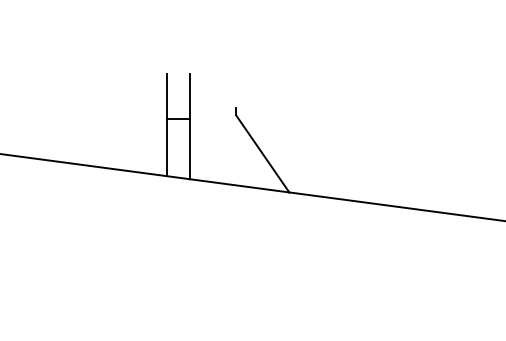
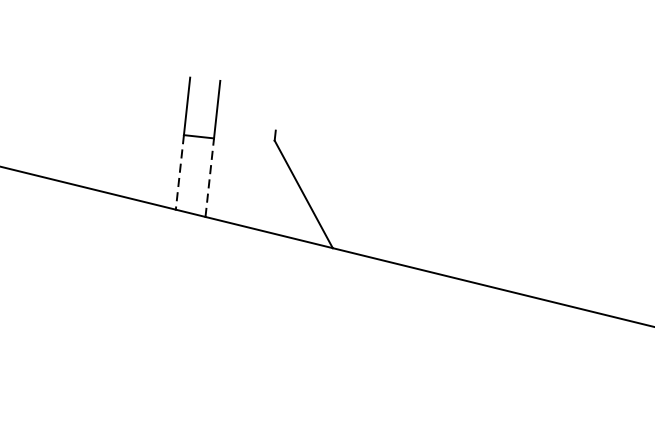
line: (166, 147) -> (179, 172), solid -> dashed
line: (189, 148) -> (209, 177), solid -> dashed

